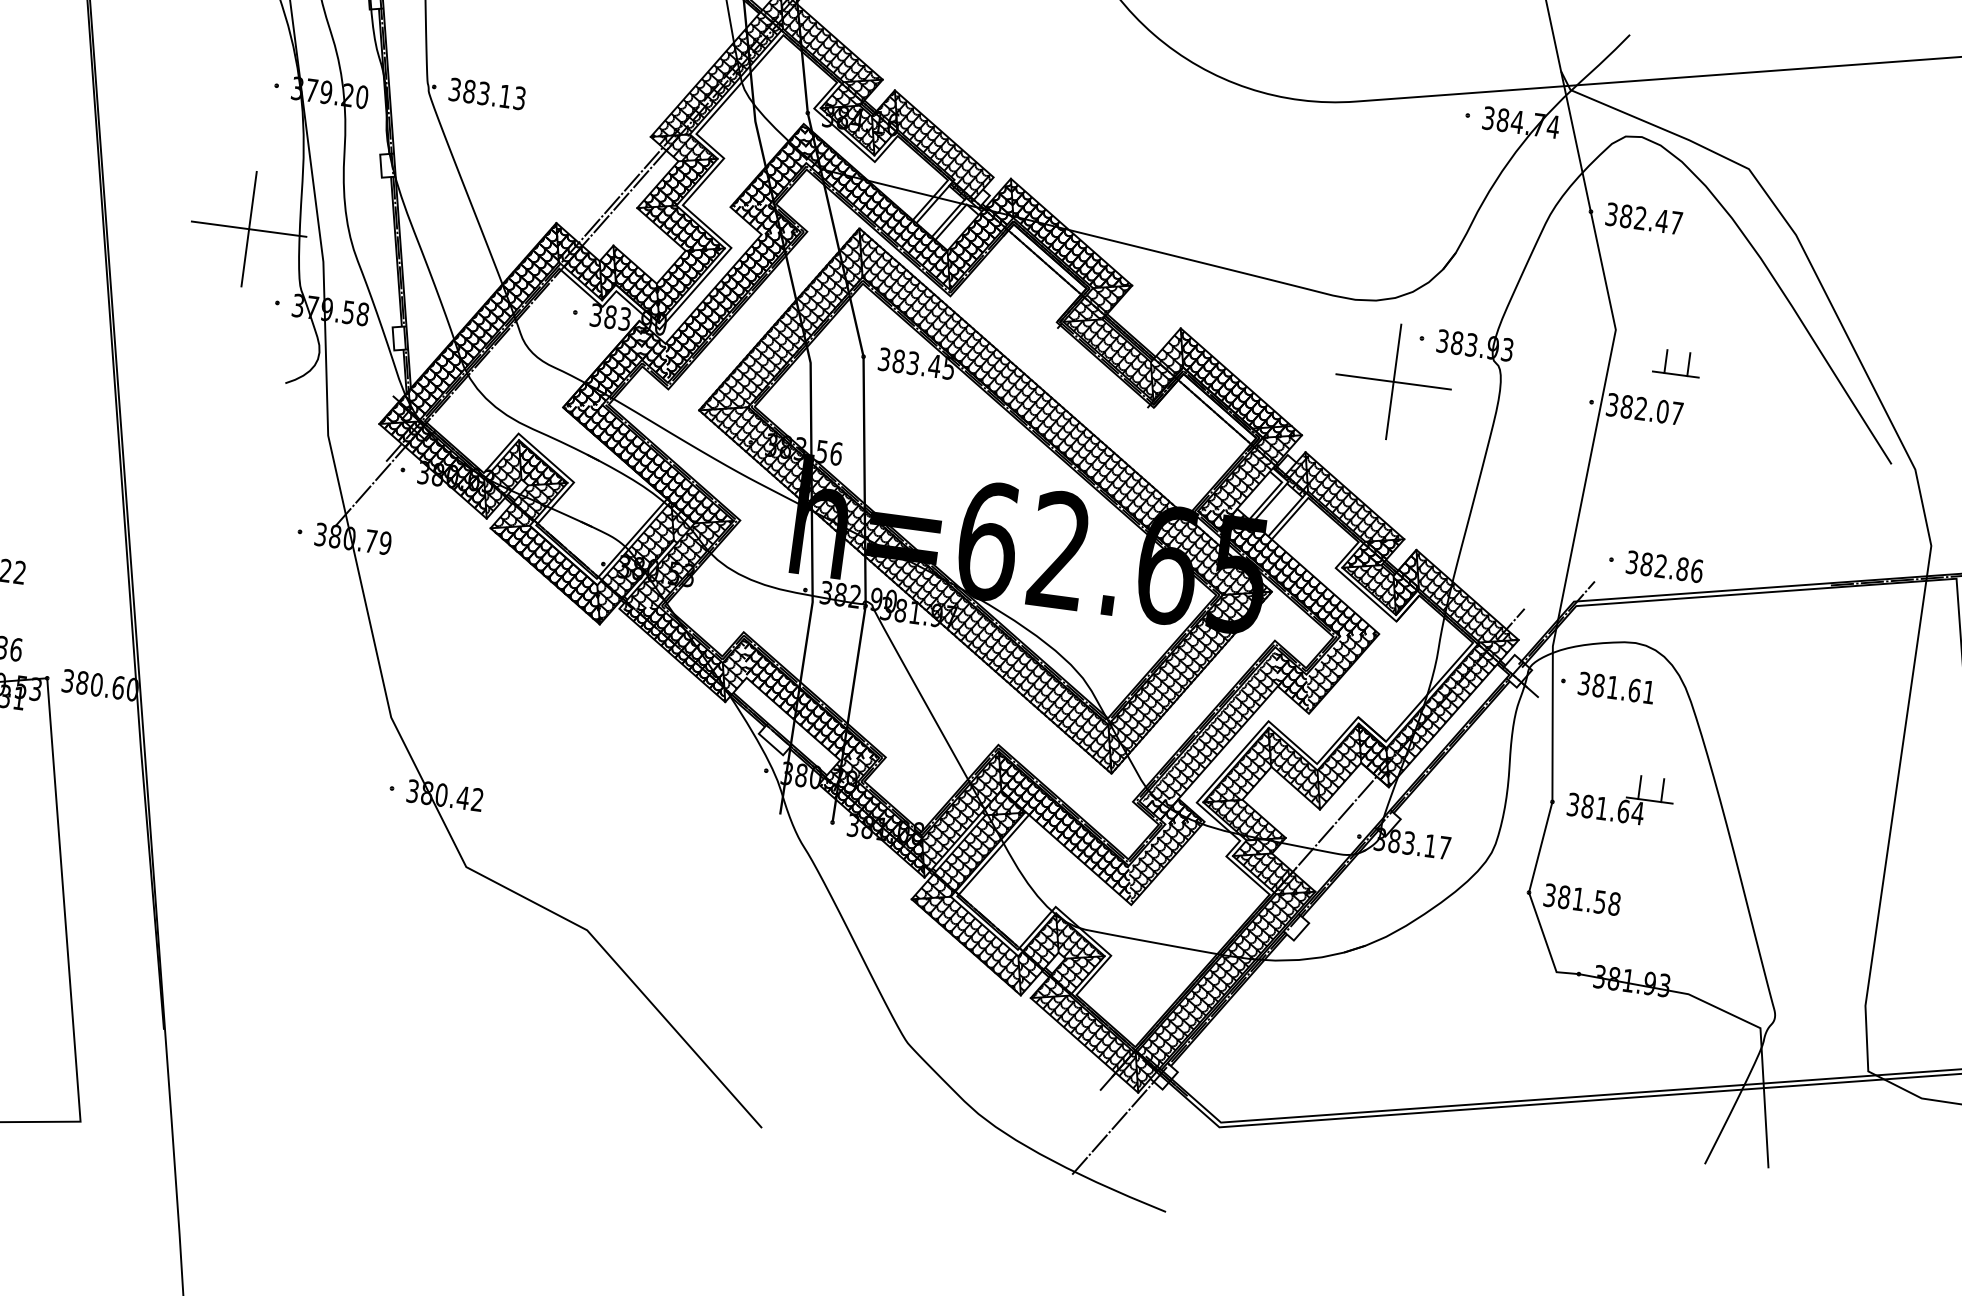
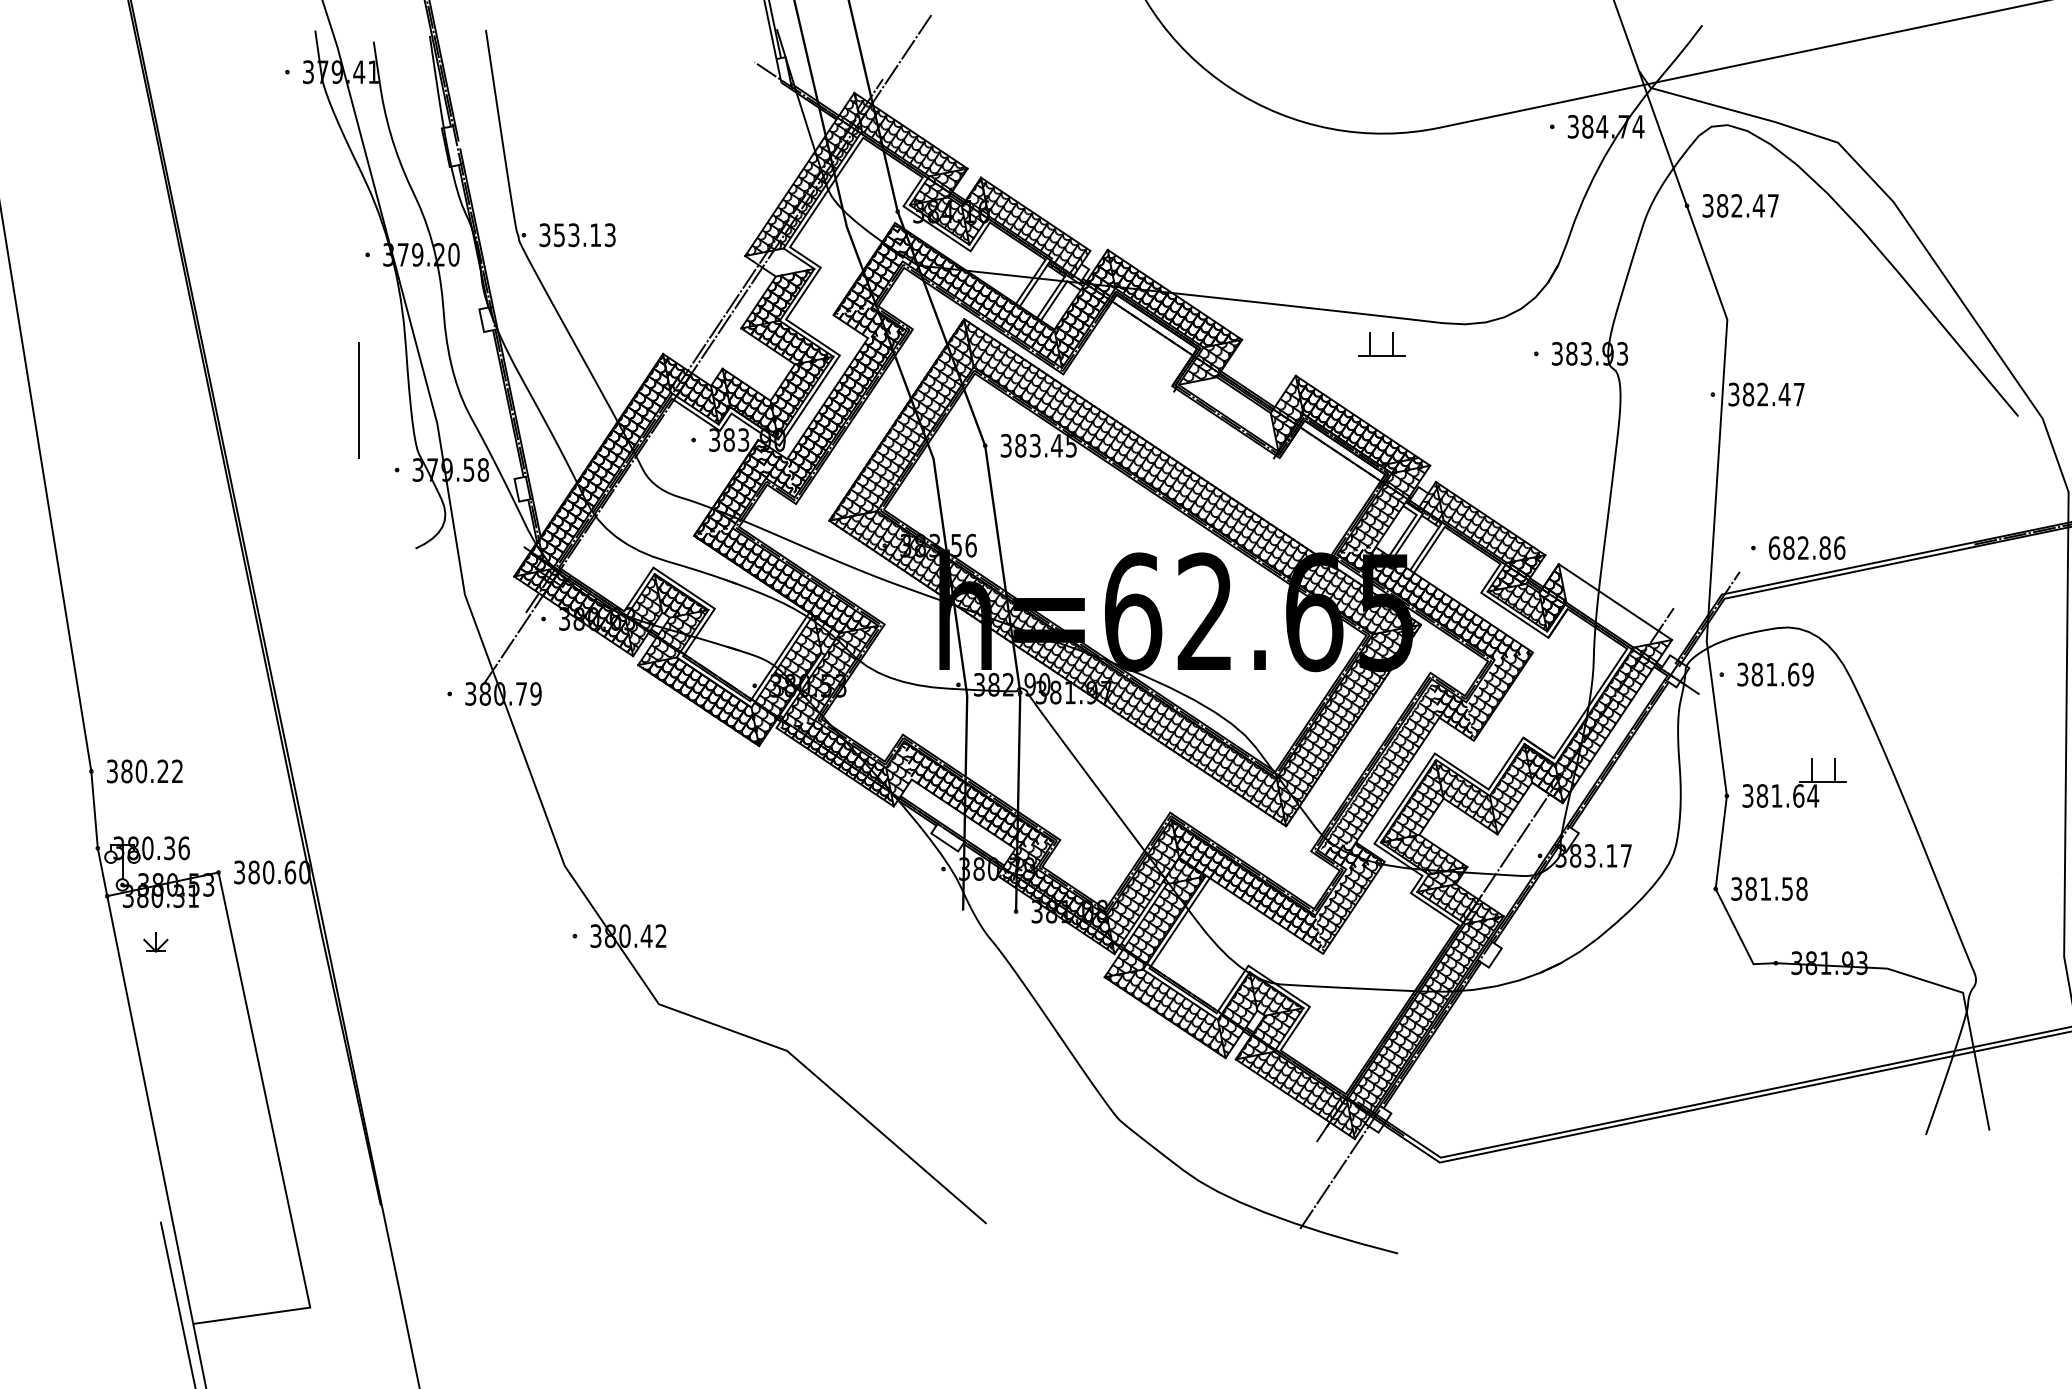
text: (469, 91) -> (559, 235), 383.13 -> 353.13
hatch: (682, 147) -> (778, 262), removed
line: (249, 229) -> (359, 400), removed
hatch: (1109, 357) -> (1229, 413), removed
part: (1666, 361) -> (1370, 344), moved
part: (1393, 381) -> (1513, 400), removed
text: (1662, 411) -> (1784, 394), 382.07 -> 382.47
text: (1632, 561) -> (1774, 547), 382.86 -> 682.86
hatch: (1466, 599) -> (1614, 606), removed
text: (1648, 692) -> (1807, 674), 381.61 -> 381.69

